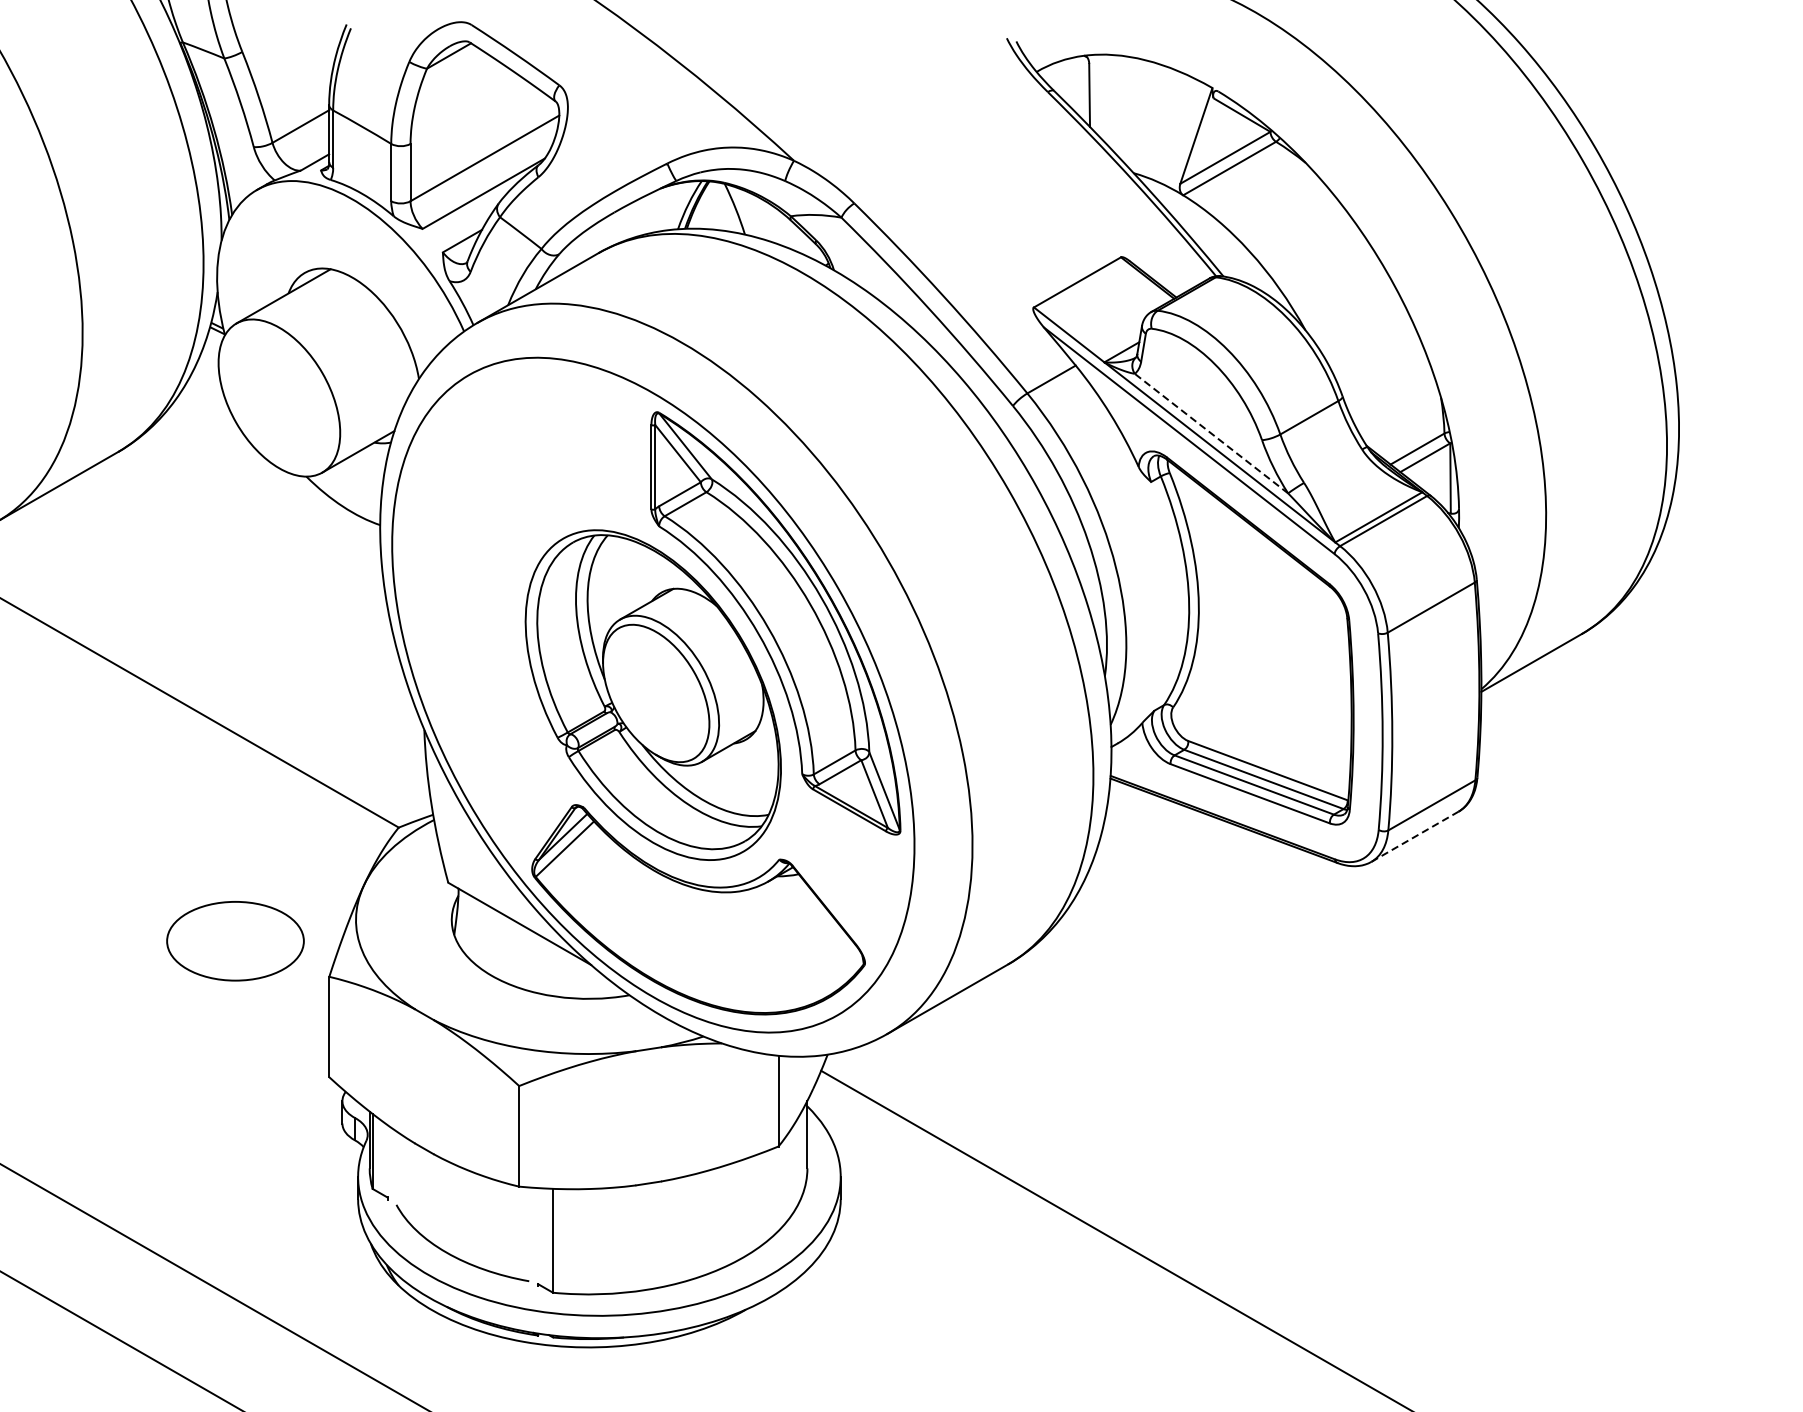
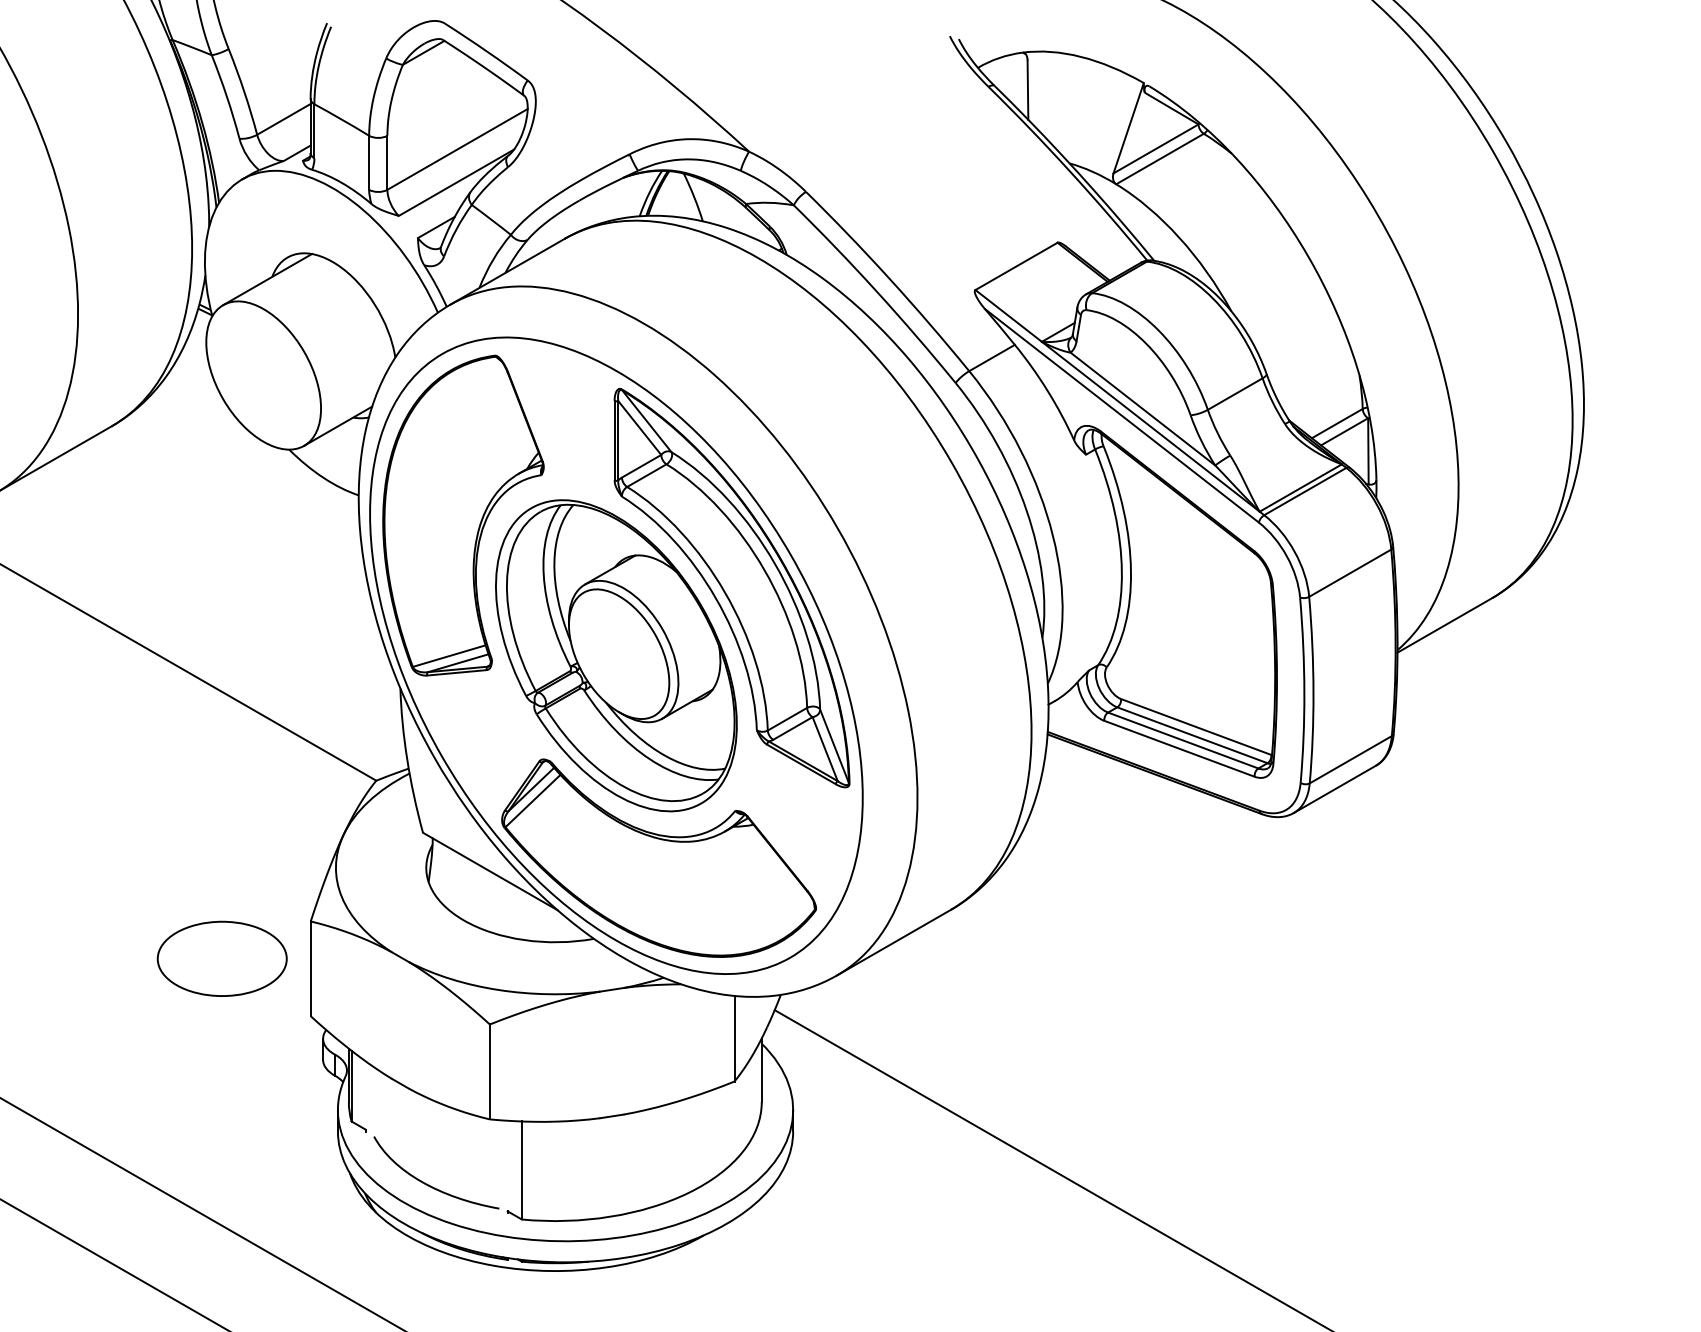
line: (1211, 434) -> (1142, 409), dashed -> solid
part: (491, 546) -> (463, 515), added
line: (1415, 836) -> (1335, 789), dashed -> solid
part: (234, 940) -> (221, 958), moved

